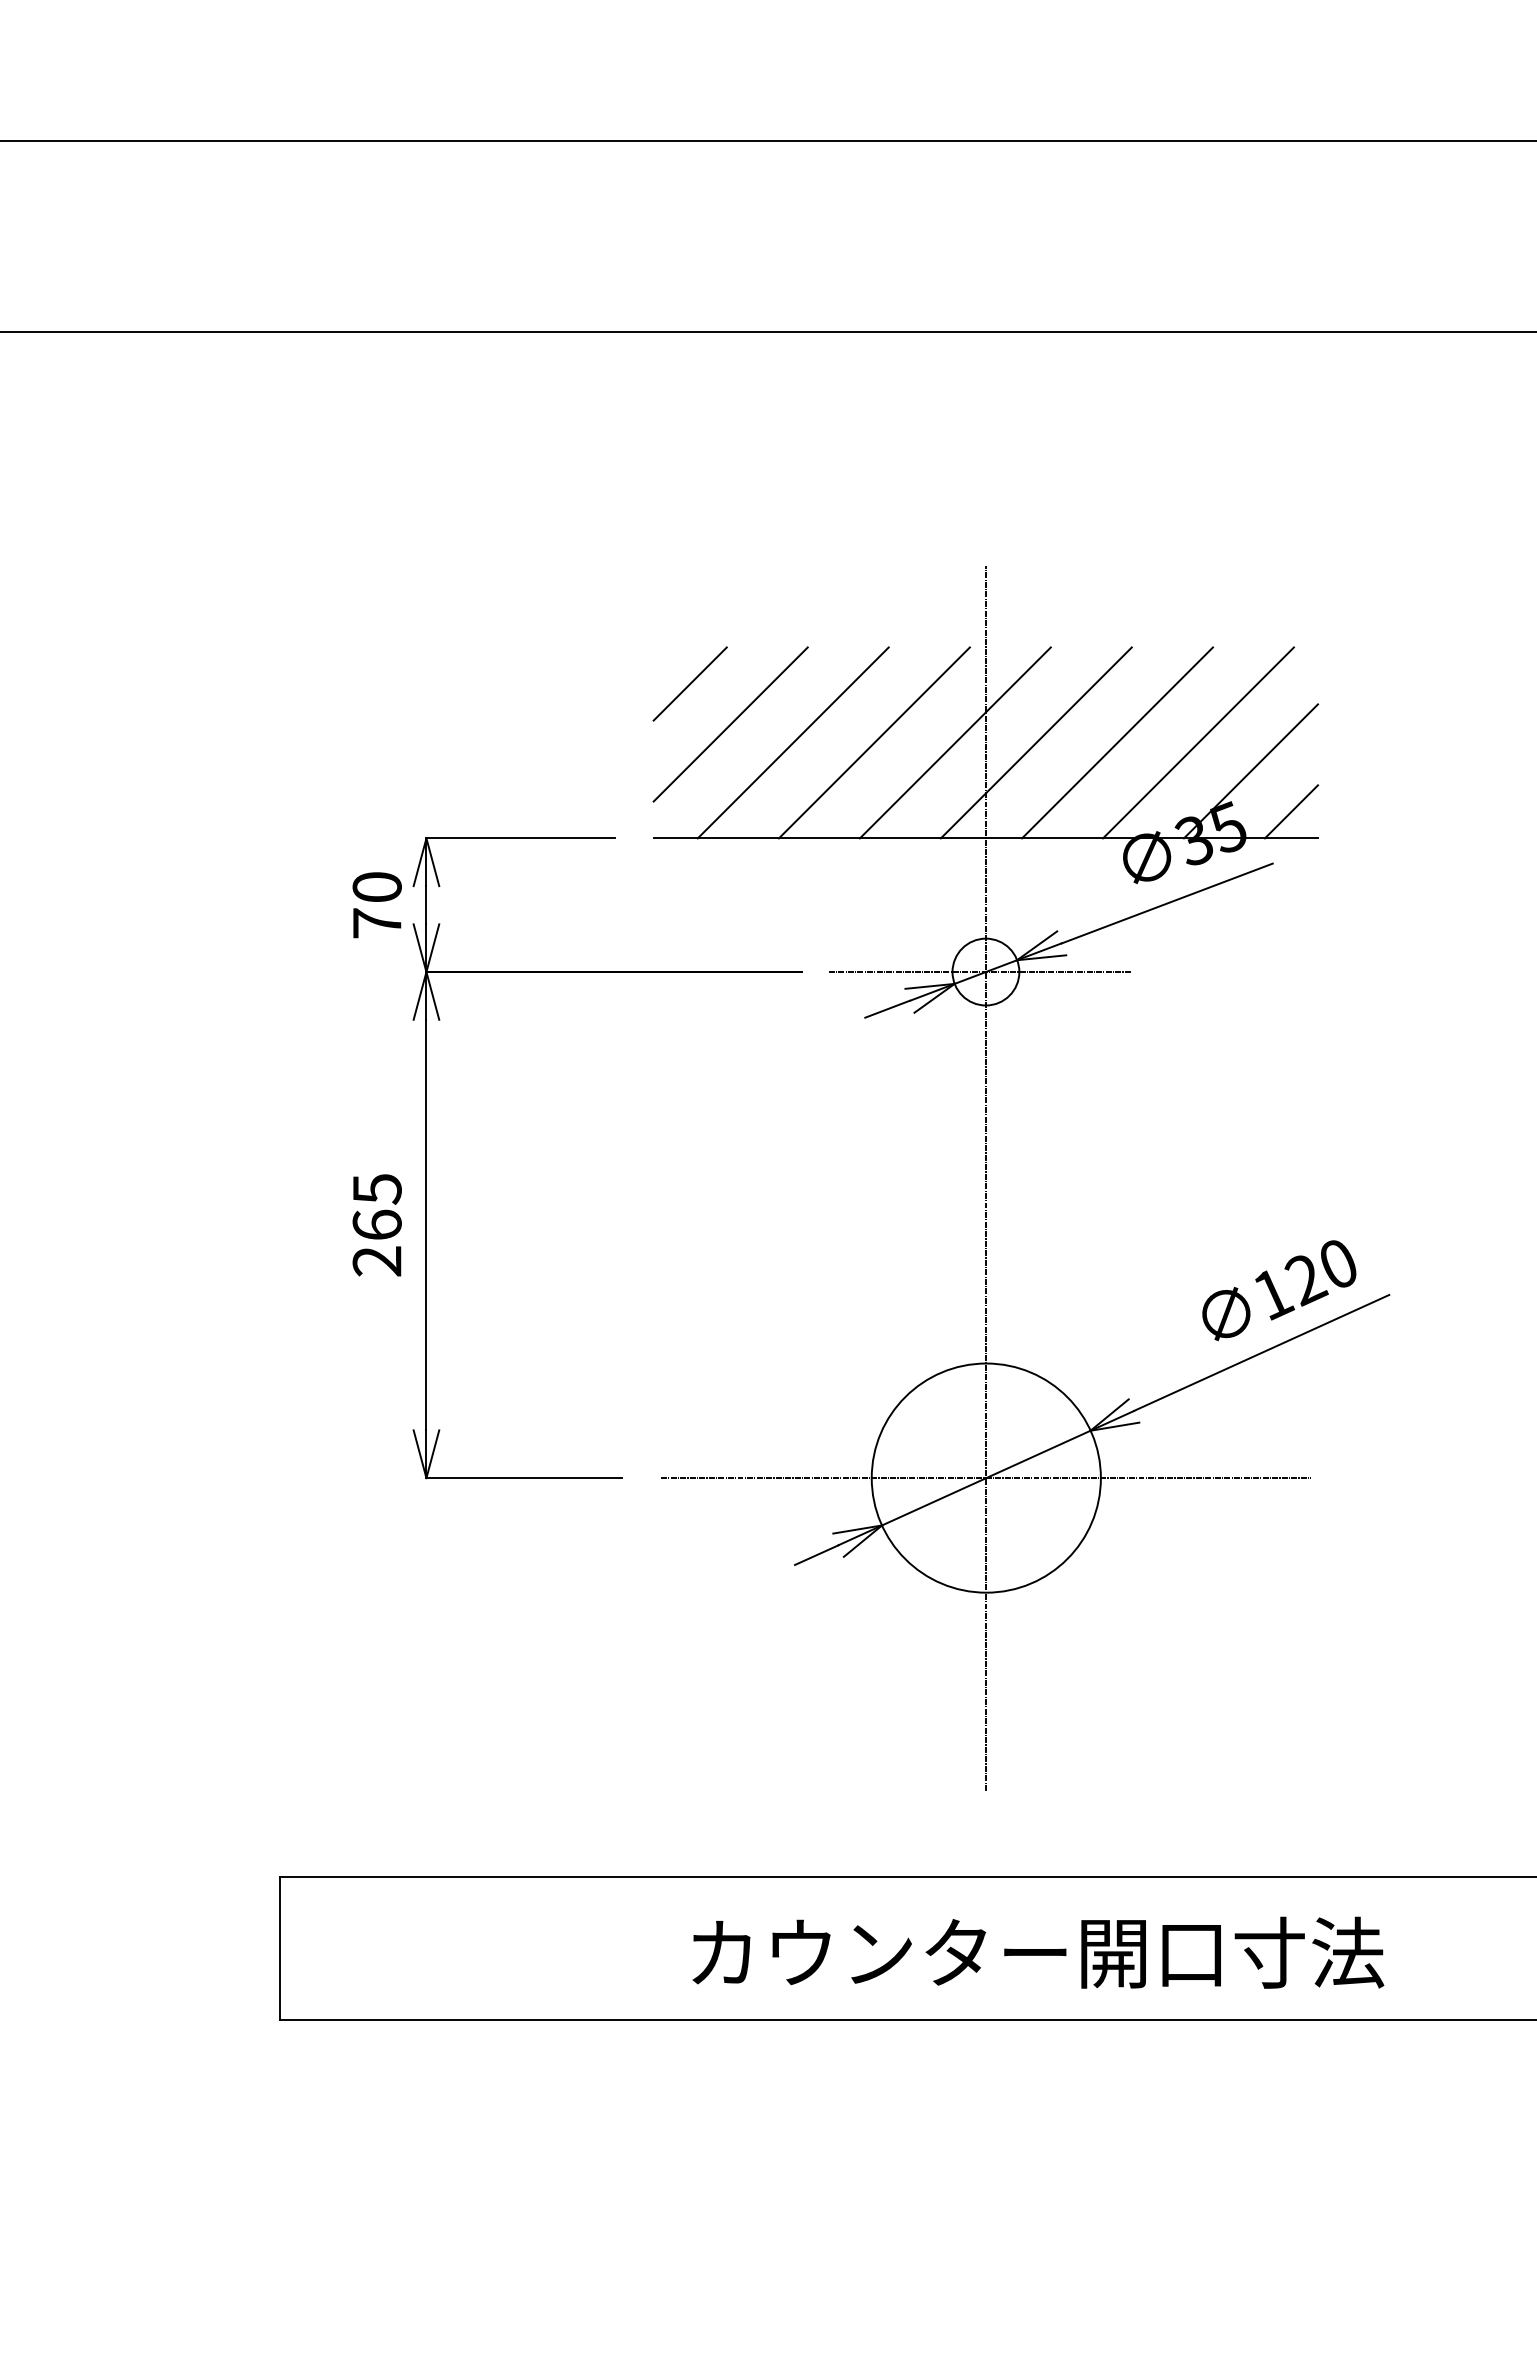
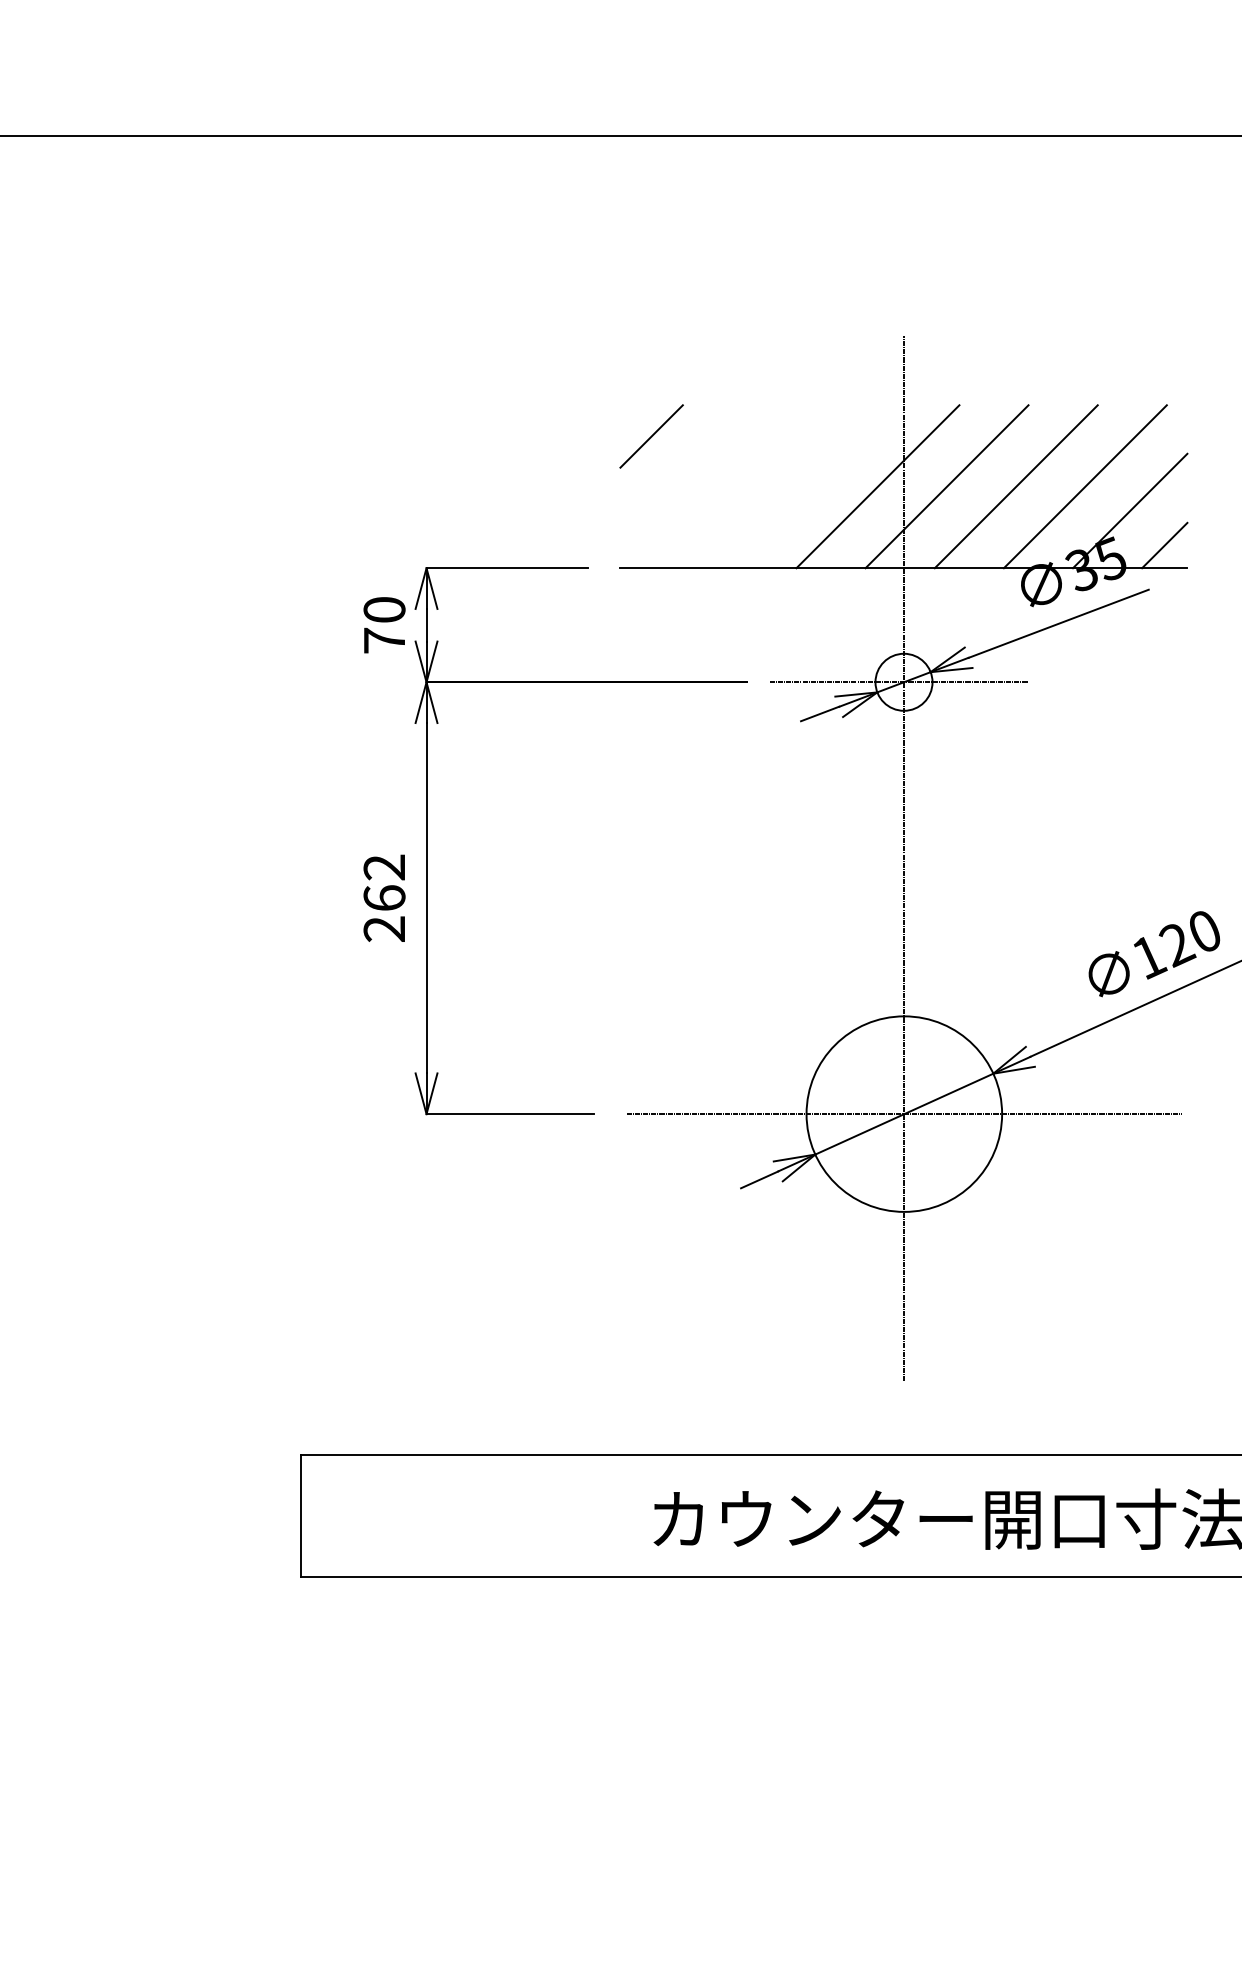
line: (730, 724) -> (686, 471), removed
line: (792, 742) -> (738, 486), removed
line: (873, 742) -> (808, 486), removed
text: (376, 1189) -> (383, 867), 265 -> 262

